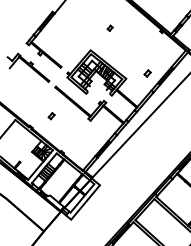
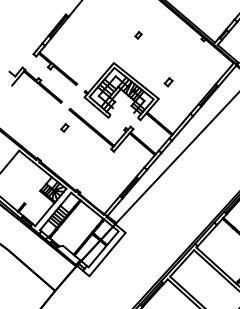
part: (147, 73) -> (168, 82), moved
part: (51, 115) -> (64, 127), moved

